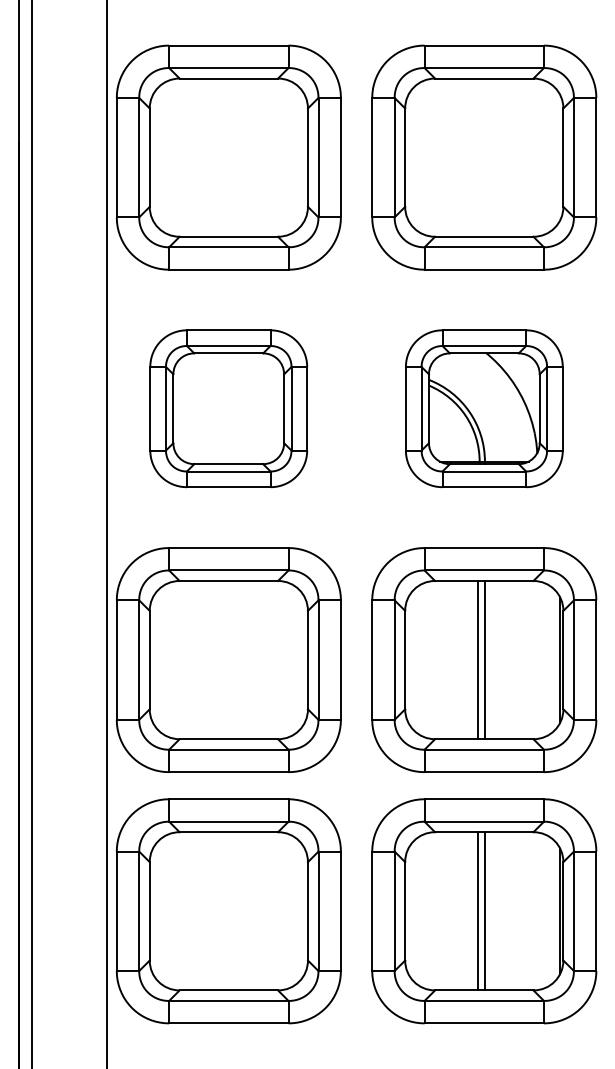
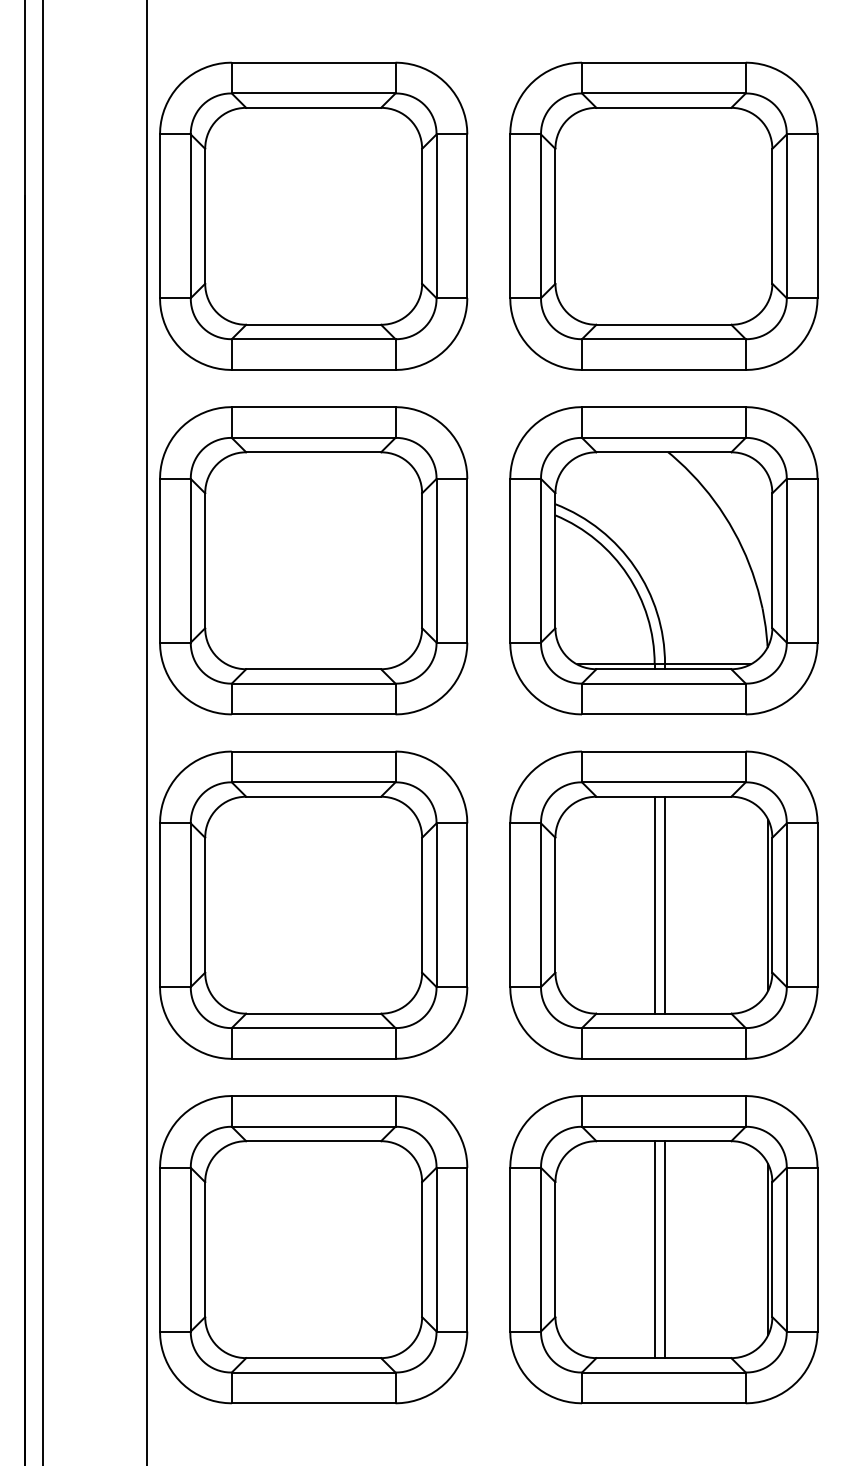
part: (228, 408) -> (313, 560), size x1.43
part: (484, 408) -> (664, 560), size x1.43

